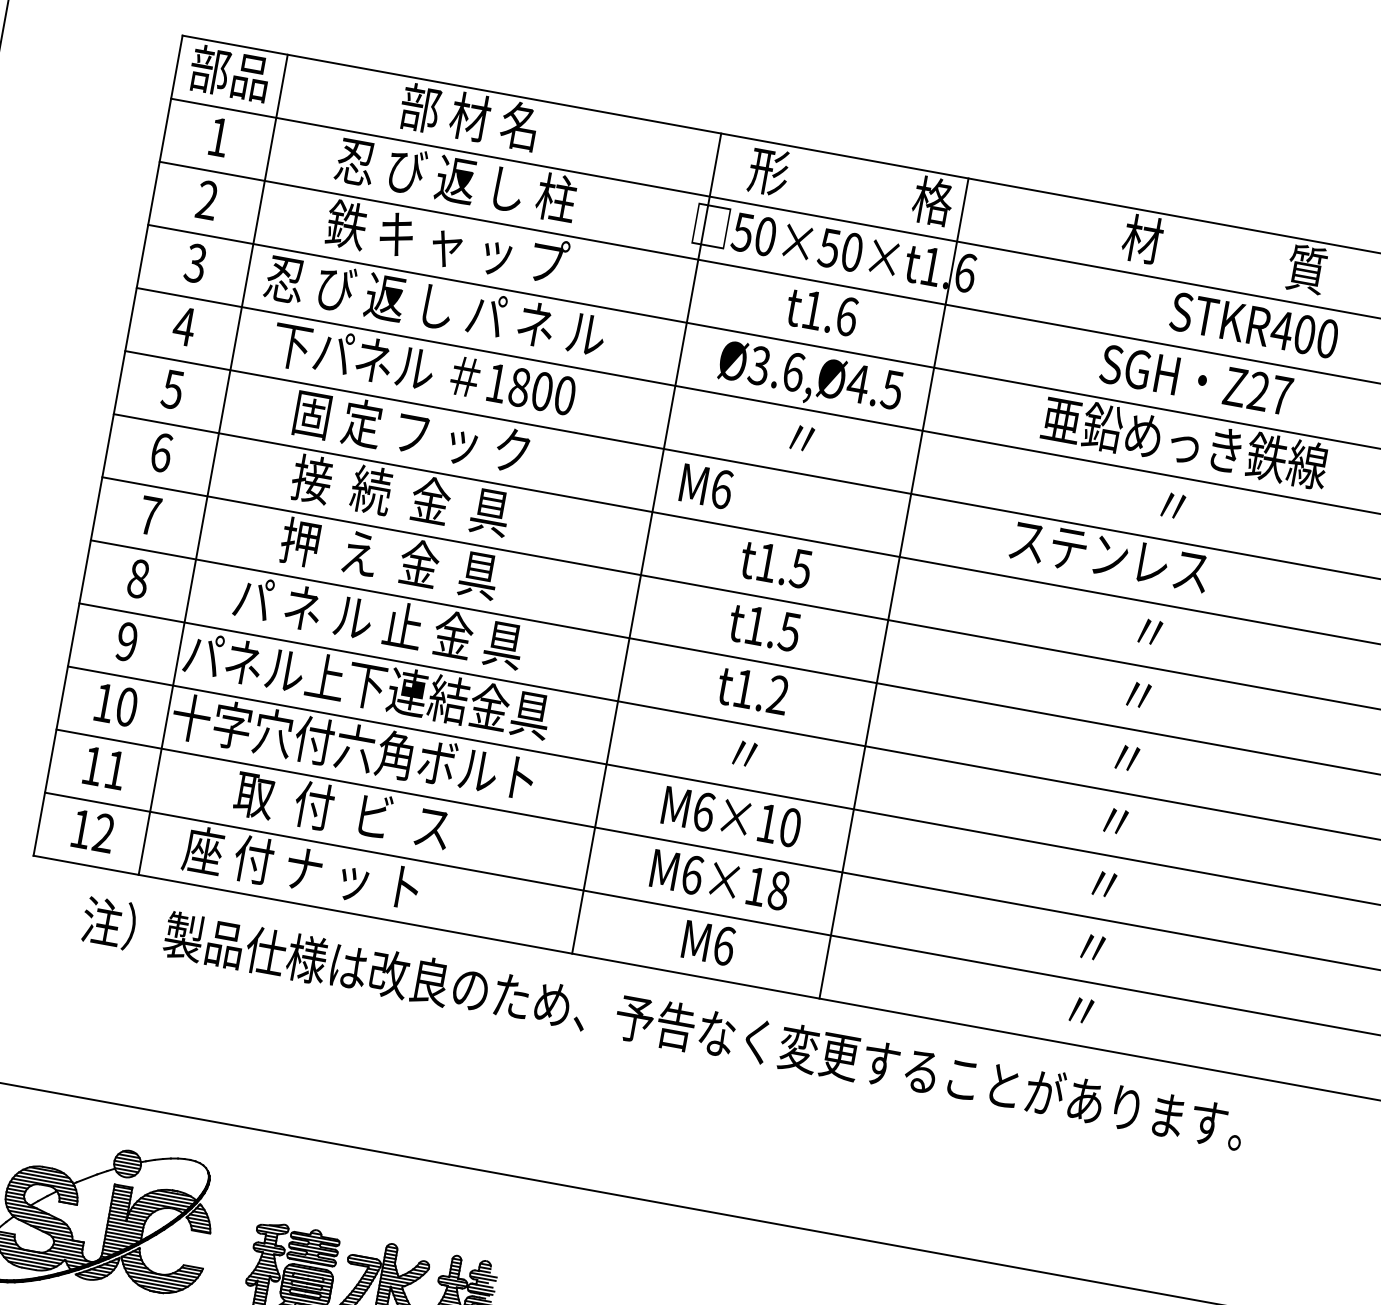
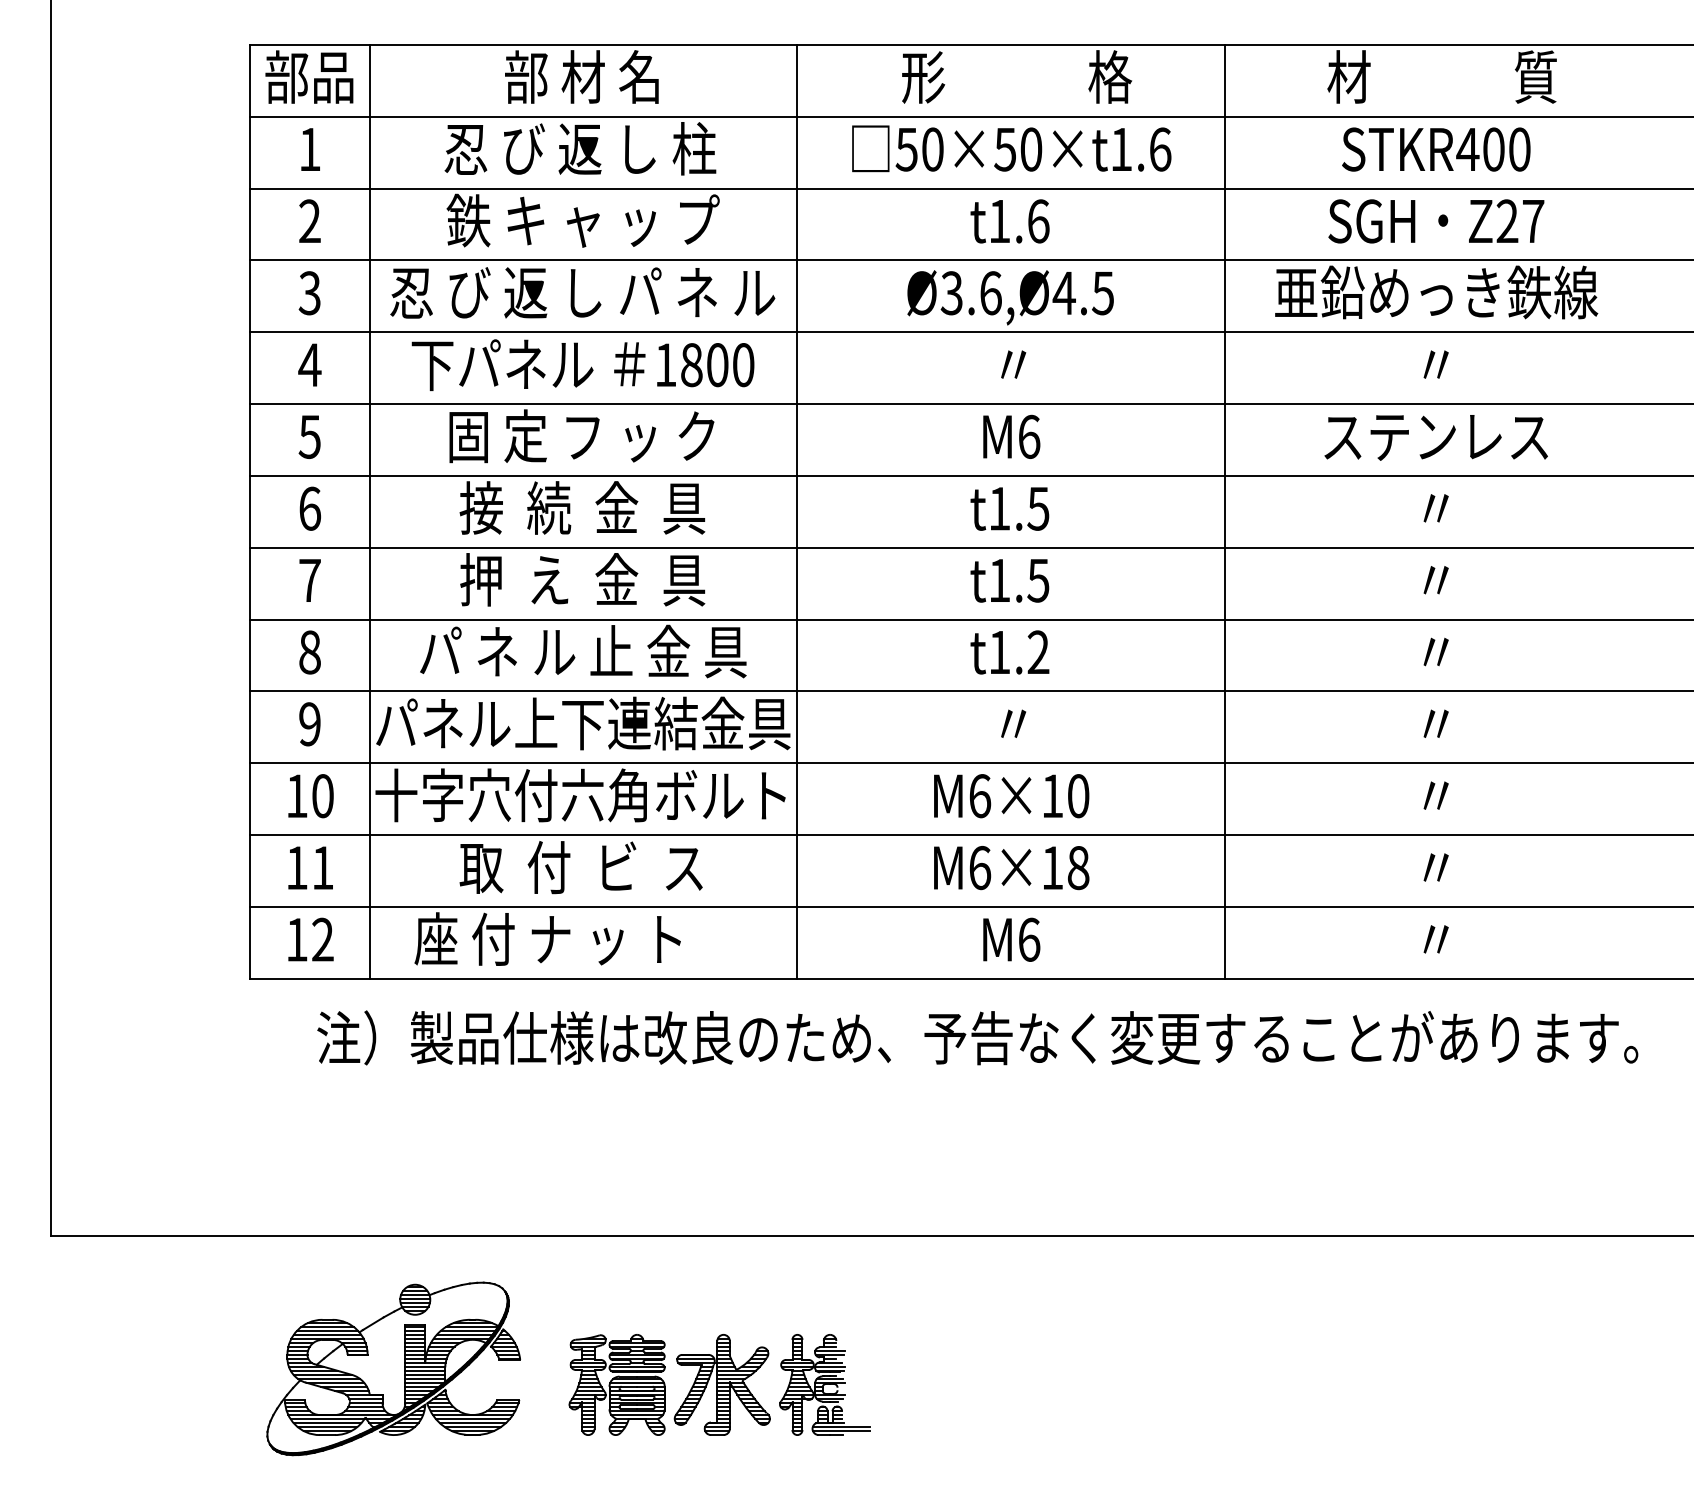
text: (1254, 325) -> (1436, 149), moved
text: (706, 486) -> (1011, 436), moved
line: (647, 543) -> (797, 511), moved
text: (1109, 556) -> (1435, 437), moved
line: (893, 588) -> (1224, 511), moved

